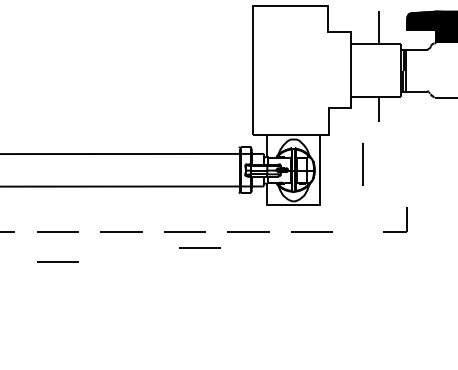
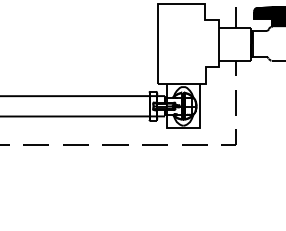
line: (361, 164) -> (235, 102), moved
part: (406, 220) -> (235, 137), moved
line: (199, 247) -> (124, 154), removed
line: (56, 261) -> (35, 163), removed

